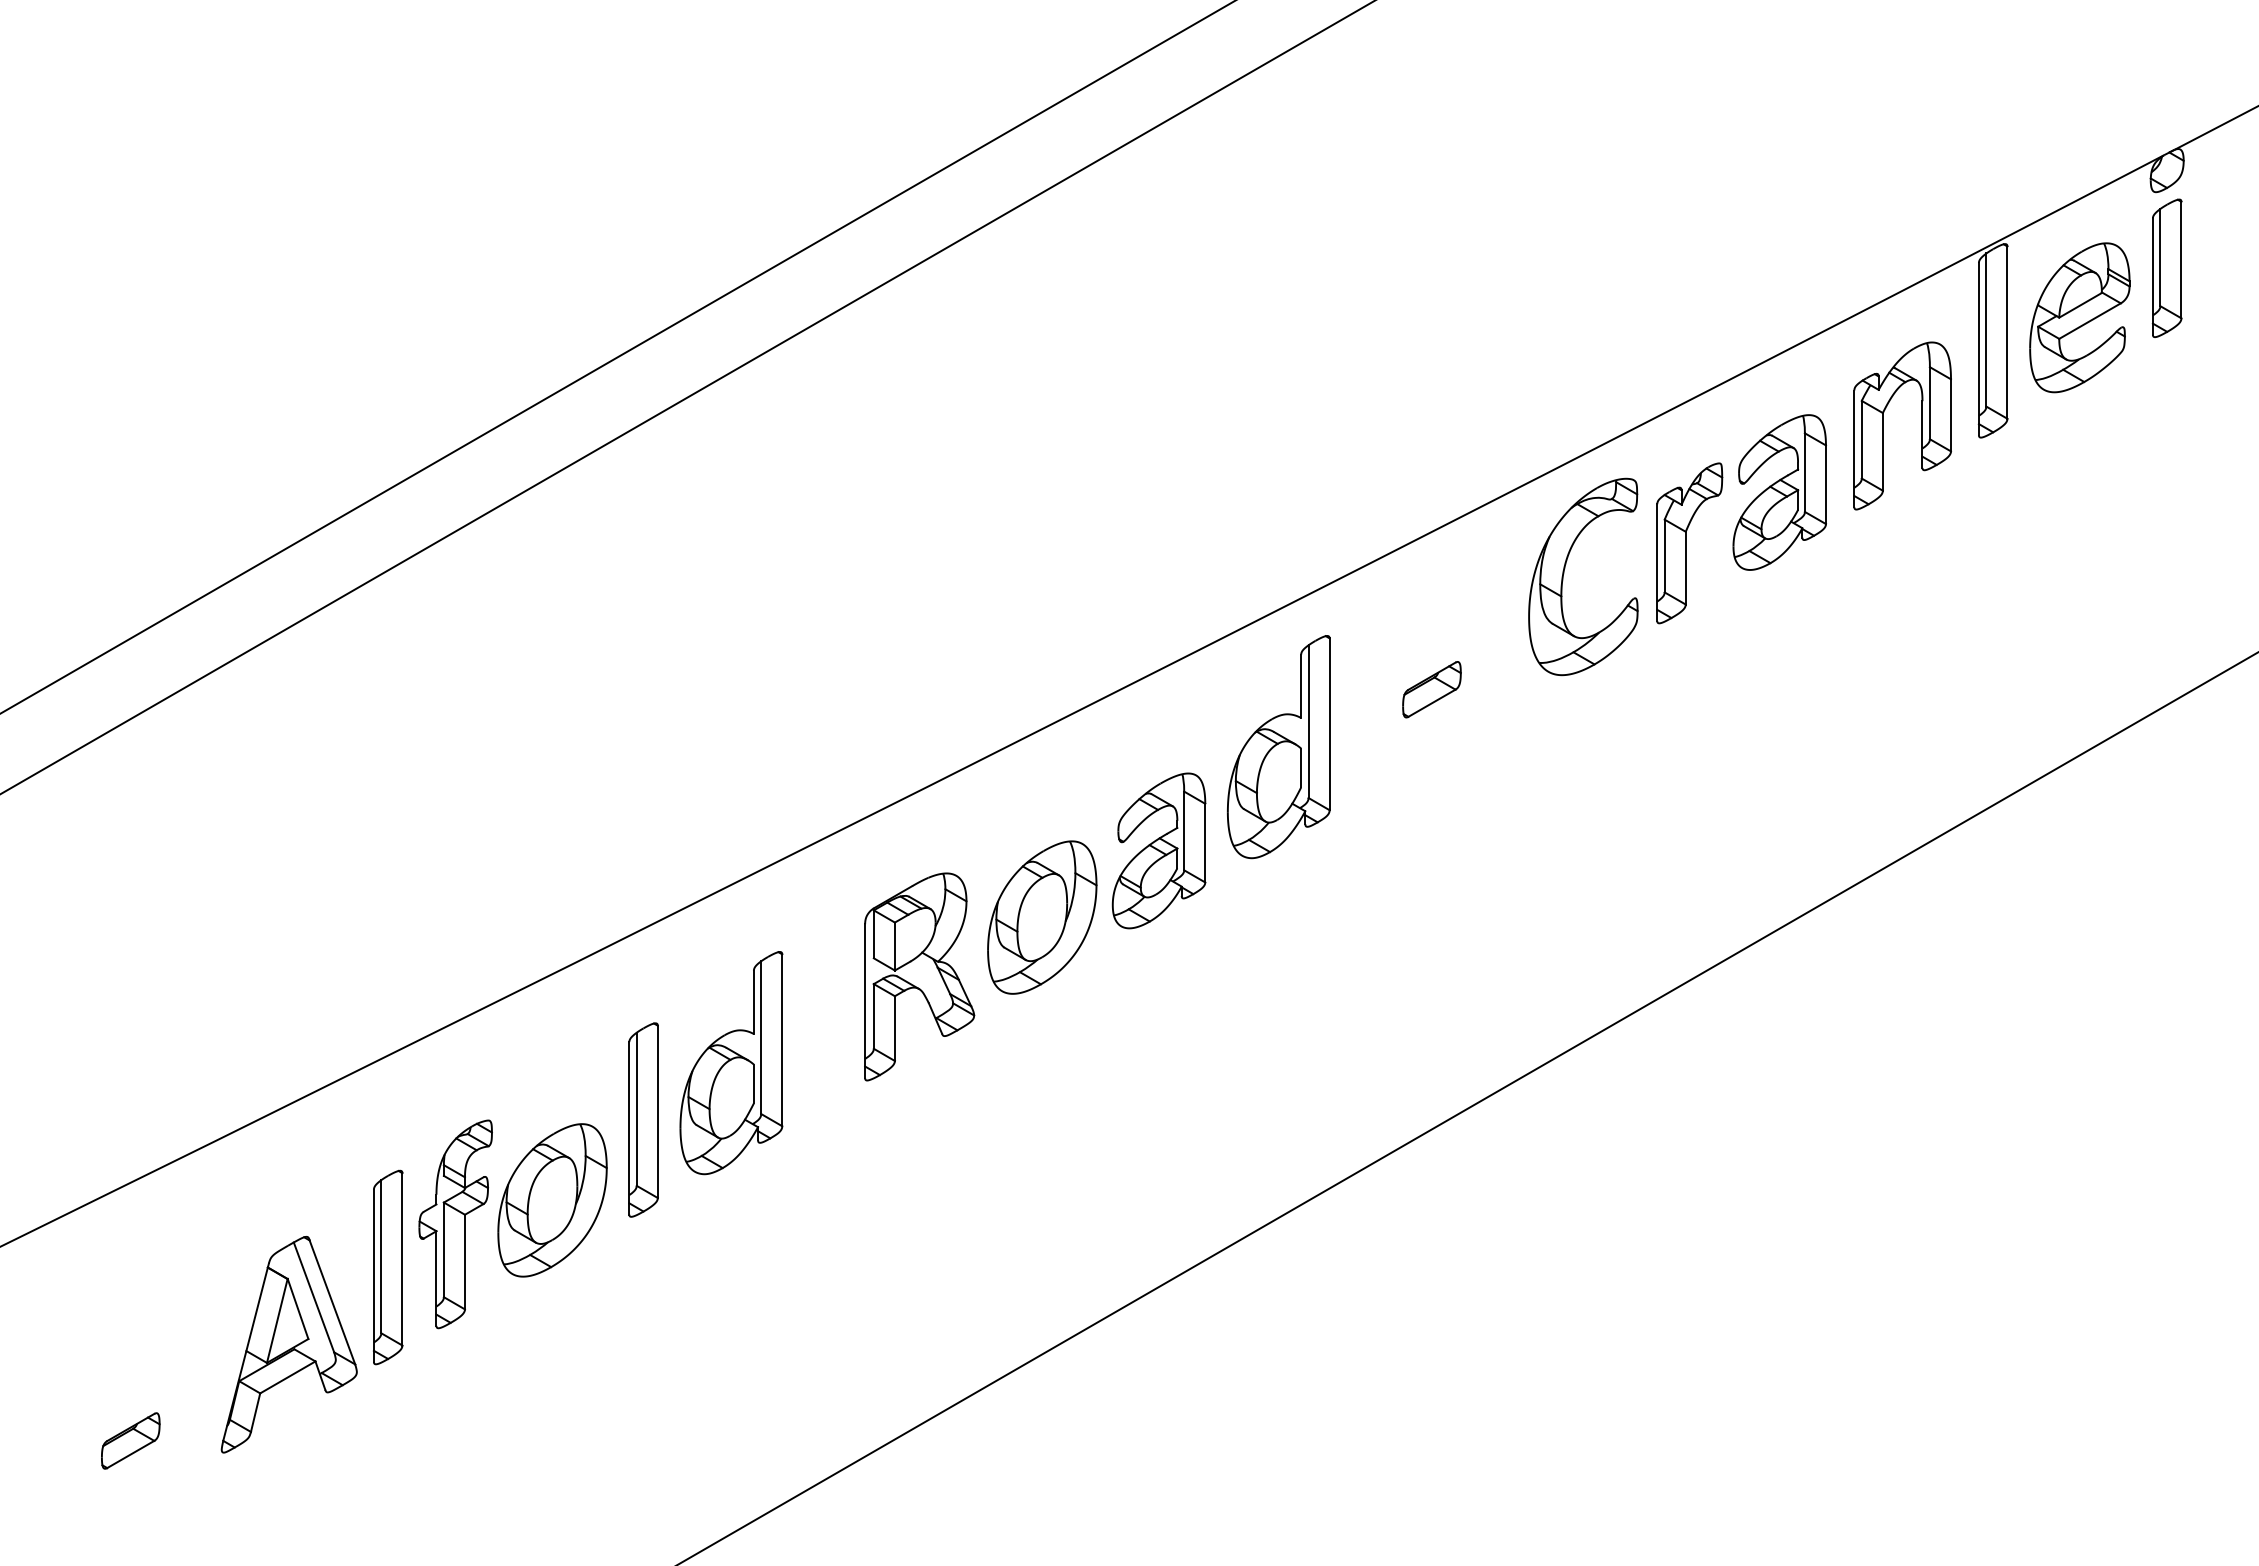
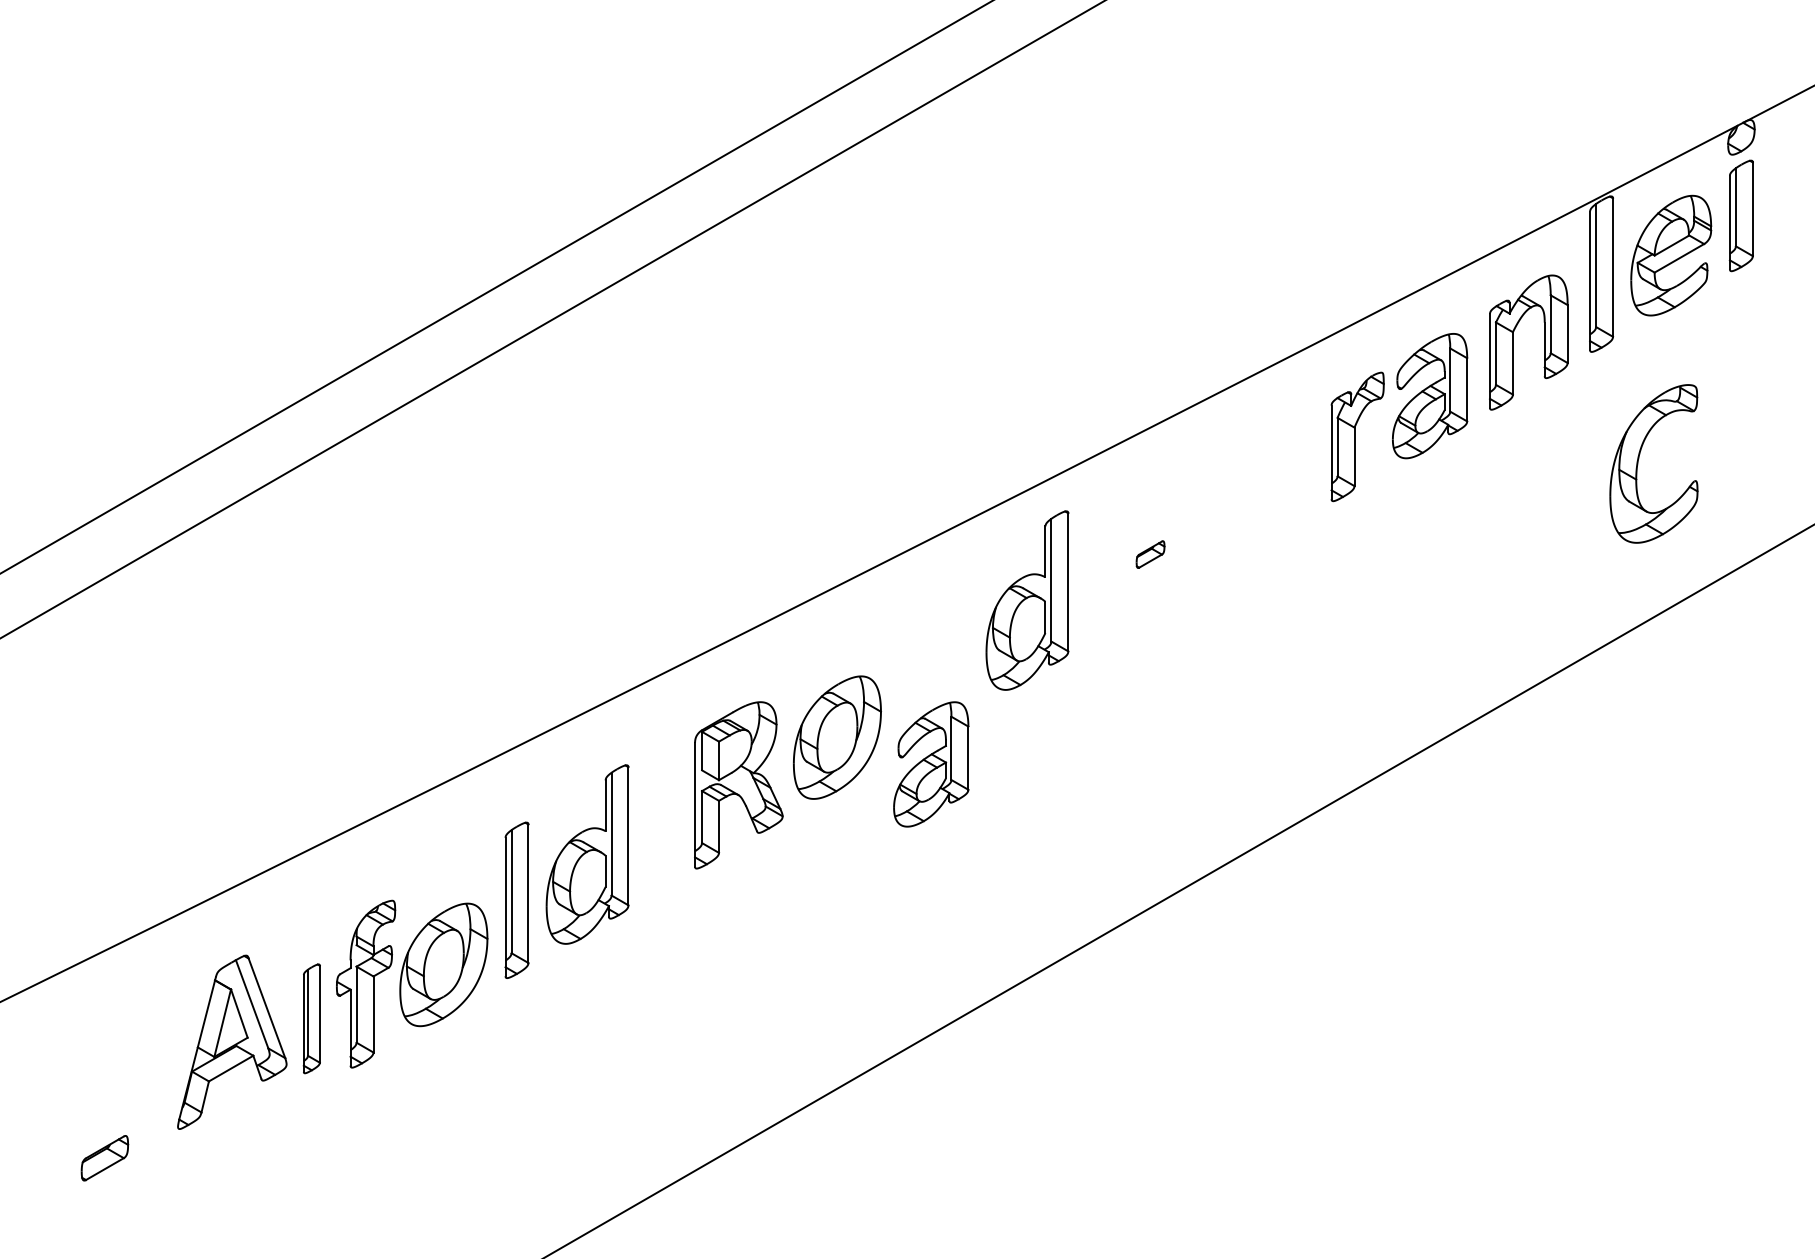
part: (1564, 573) -> (1638, 461), moved
part: (1431, 689) -> (1150, 554), size x0.6
part: (1158, 850) -> (930, 764), moved
part: (388, 1267) -> (312, 1018), size x0.7
part: (288, 1344) -> (231, 1042), moved

